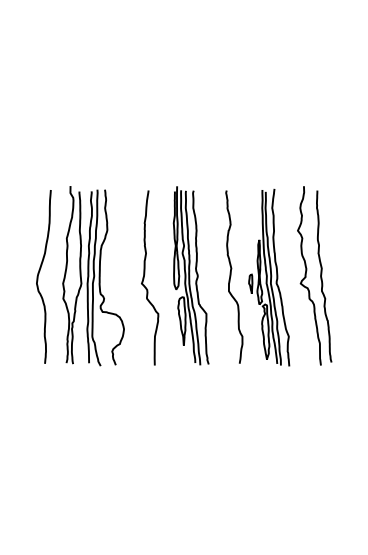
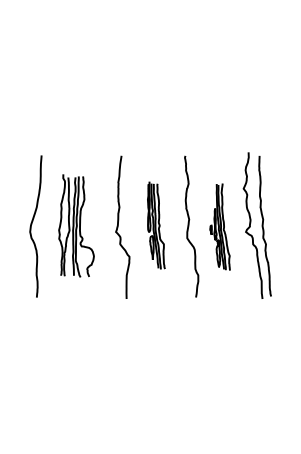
part: (93, 275) -> (76, 225), size x0.7
part: (191, 275) -> (156, 225), size x0.6
part: (268, 276) -> (219, 226), size x0.6

